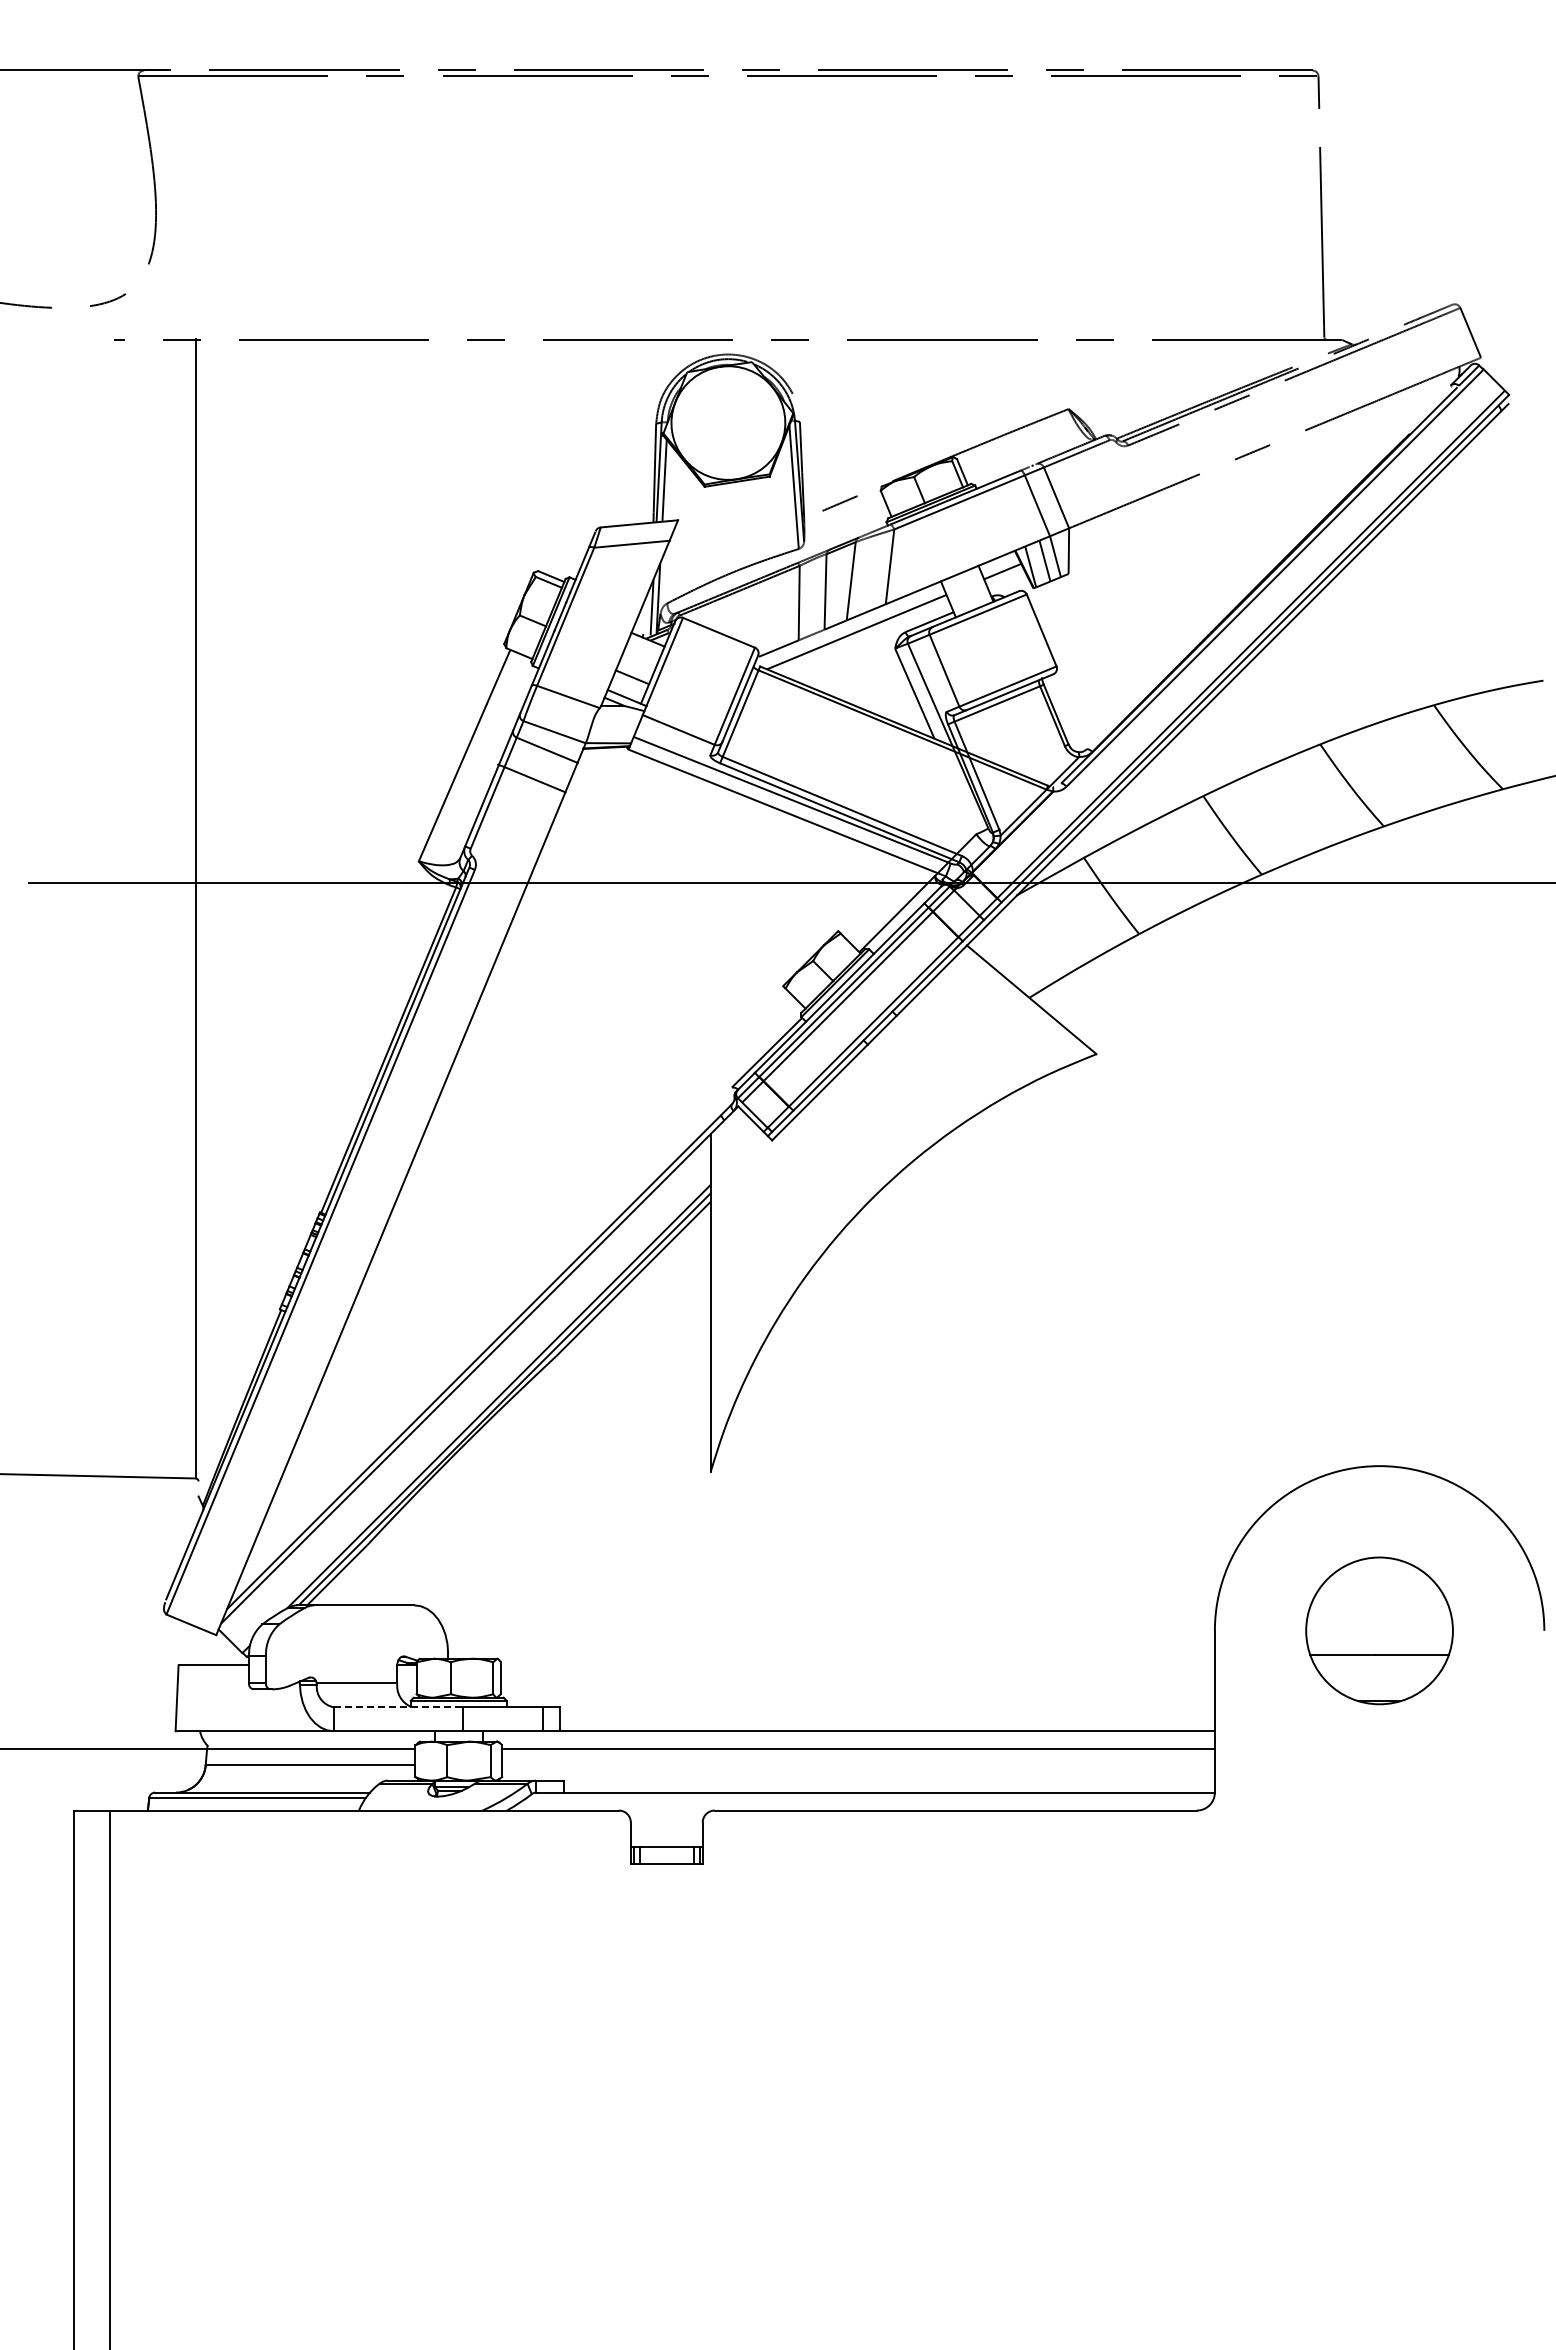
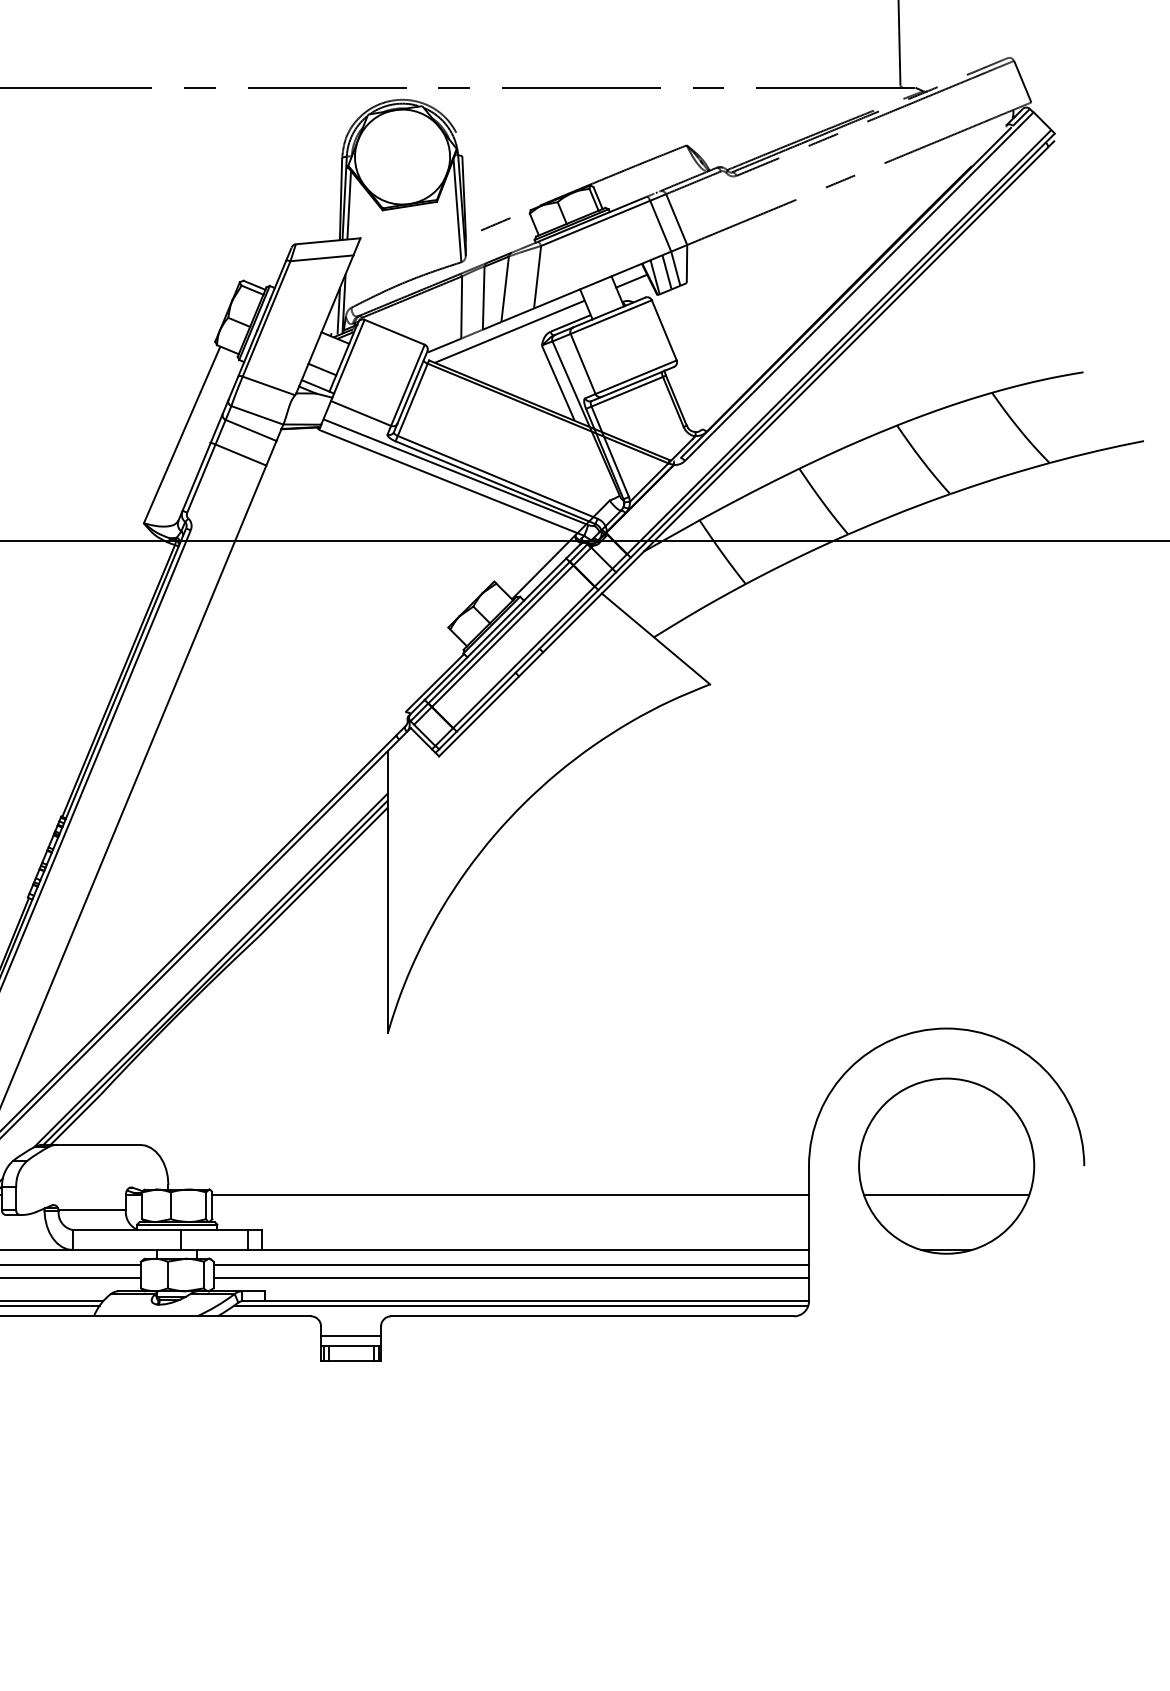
part: (1379, 1630) -> (946, 1165), size x1.43
line: (857, 1665) -> (510, 1195), added
line: (398, 1707) -> (126, 1230), dashed -> solid
line: (858, 1765) -> (511, 1278), added
line: (870, 1798) -> (521, 1306), added
line: (666, 1834) -> (350, 1336), added

